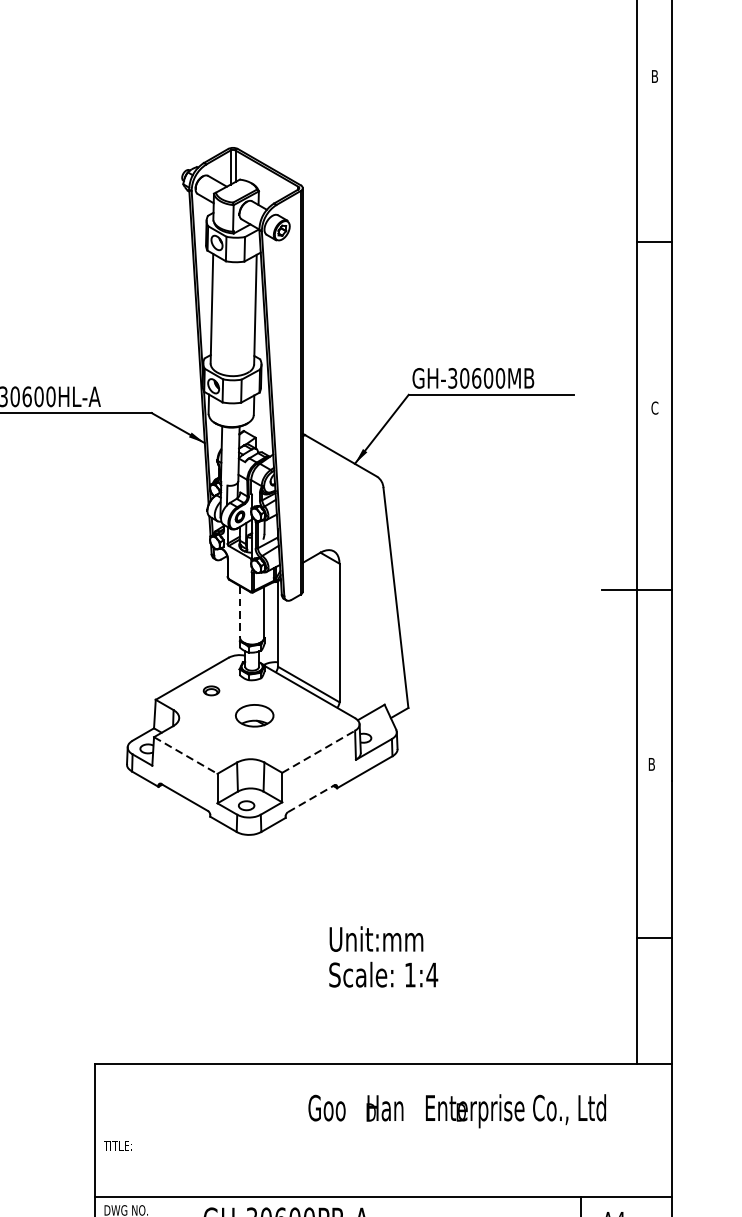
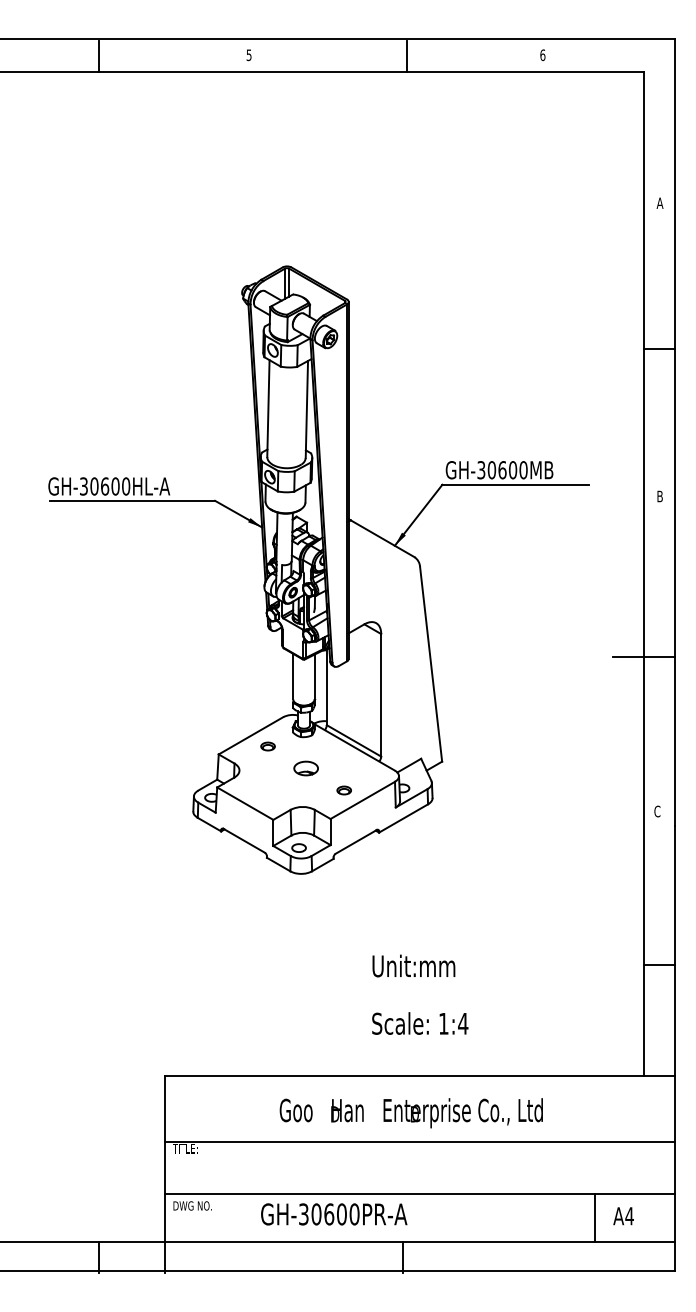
text: (654, 75) -> (659, 202), B -> A
text: (655, 408) -> (660, 496), C -> B
line: (240, 611) -> (293, 676), dashed -> solid
part: (253, 715) -> (305, 768), size x0.71
part: (296, 740) -> (343, 790), added
line: (319, 751) -> (363, 800), dashed -> solid
line: (186, 755) -> (245, 803), dashed -> solid
text: (651, 764) -> (657, 811), B -> C
line: (311, 798) -> (356, 841), dashed -> solid
text: (383, 974) -> (420, 1023), moved
text: (456, 1111) -> (410, 1113), moved
line: (382, 1137) -> (419, 1141), added

